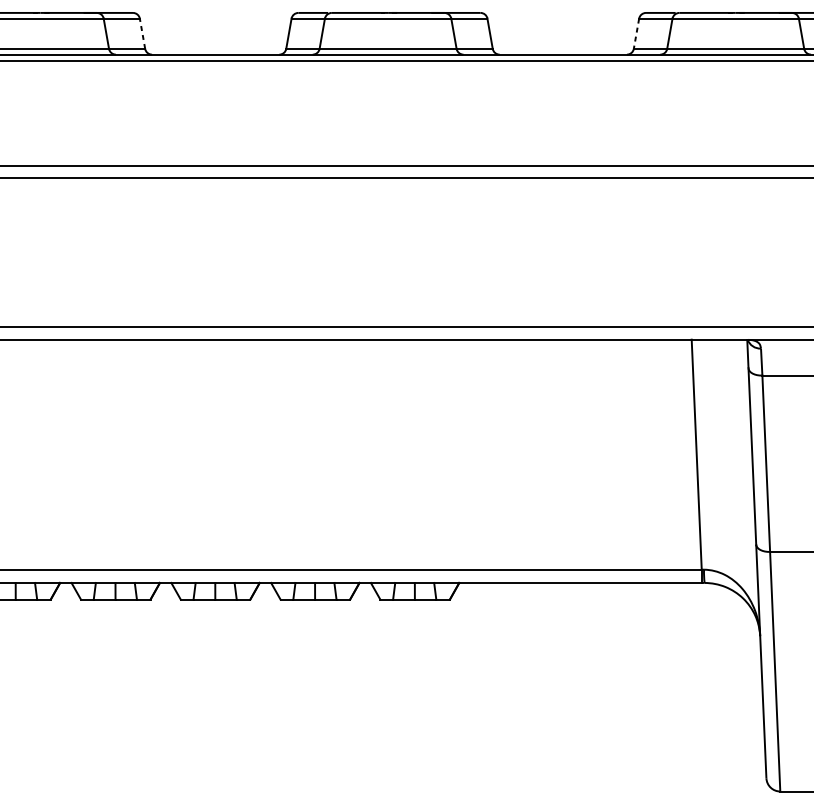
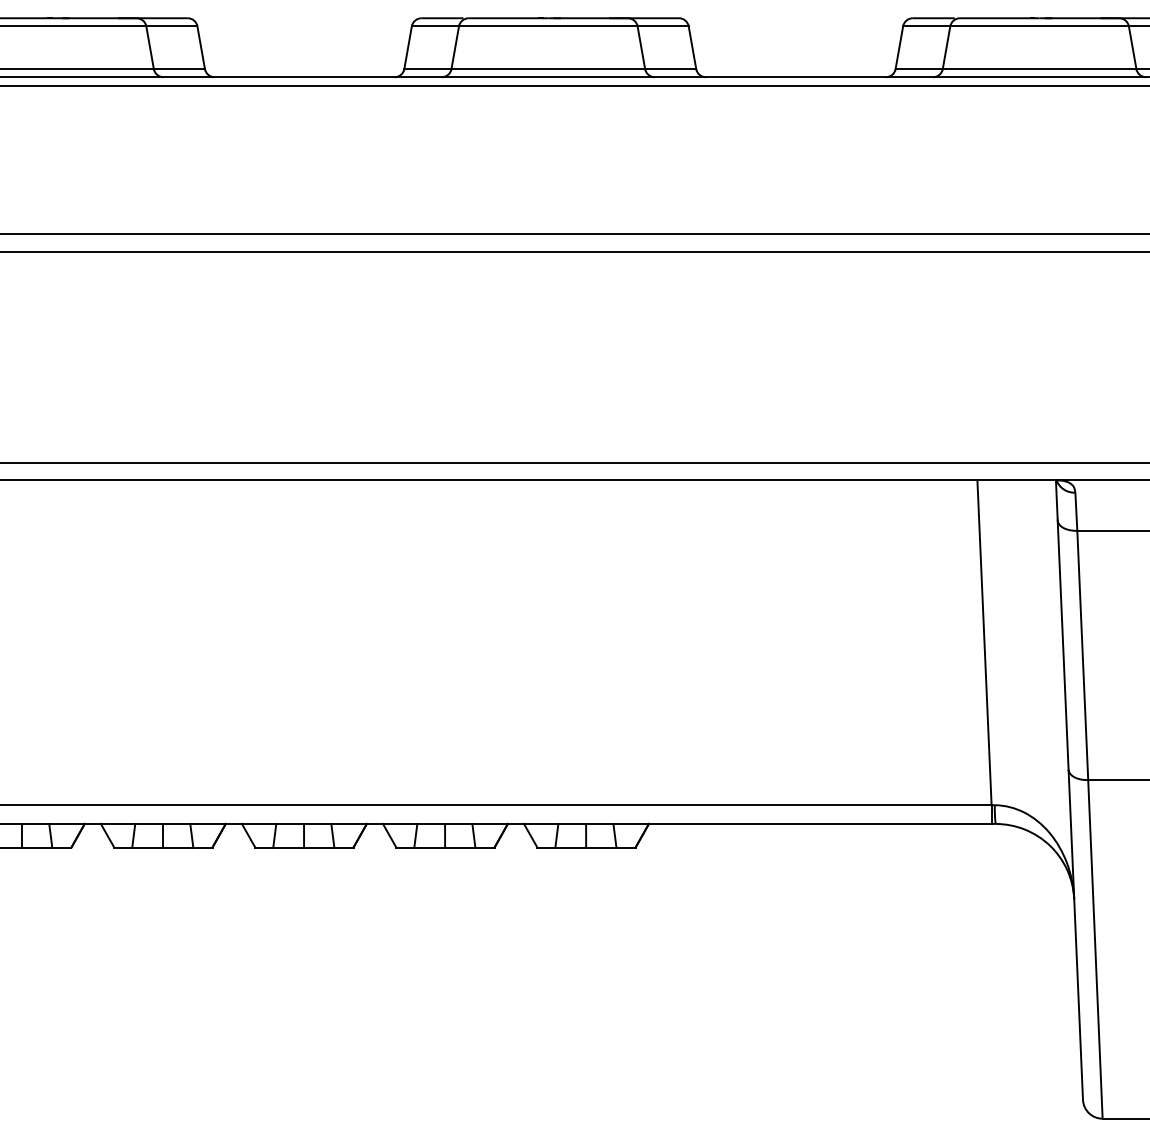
line: (142, 33) -> (201, 47), dashed -> solid
line: (636, 33) -> (899, 47), dashed -> solid

